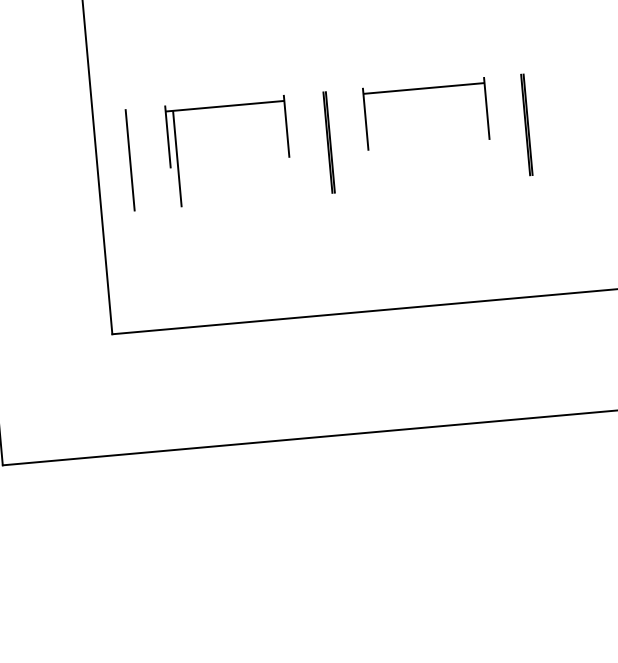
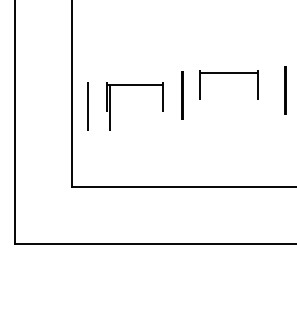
part: (423, 89) -> (228, 73), moved
line: (526, 125) -> (285, 90), moved
line: (330, 142) -> (182, 95), moved

